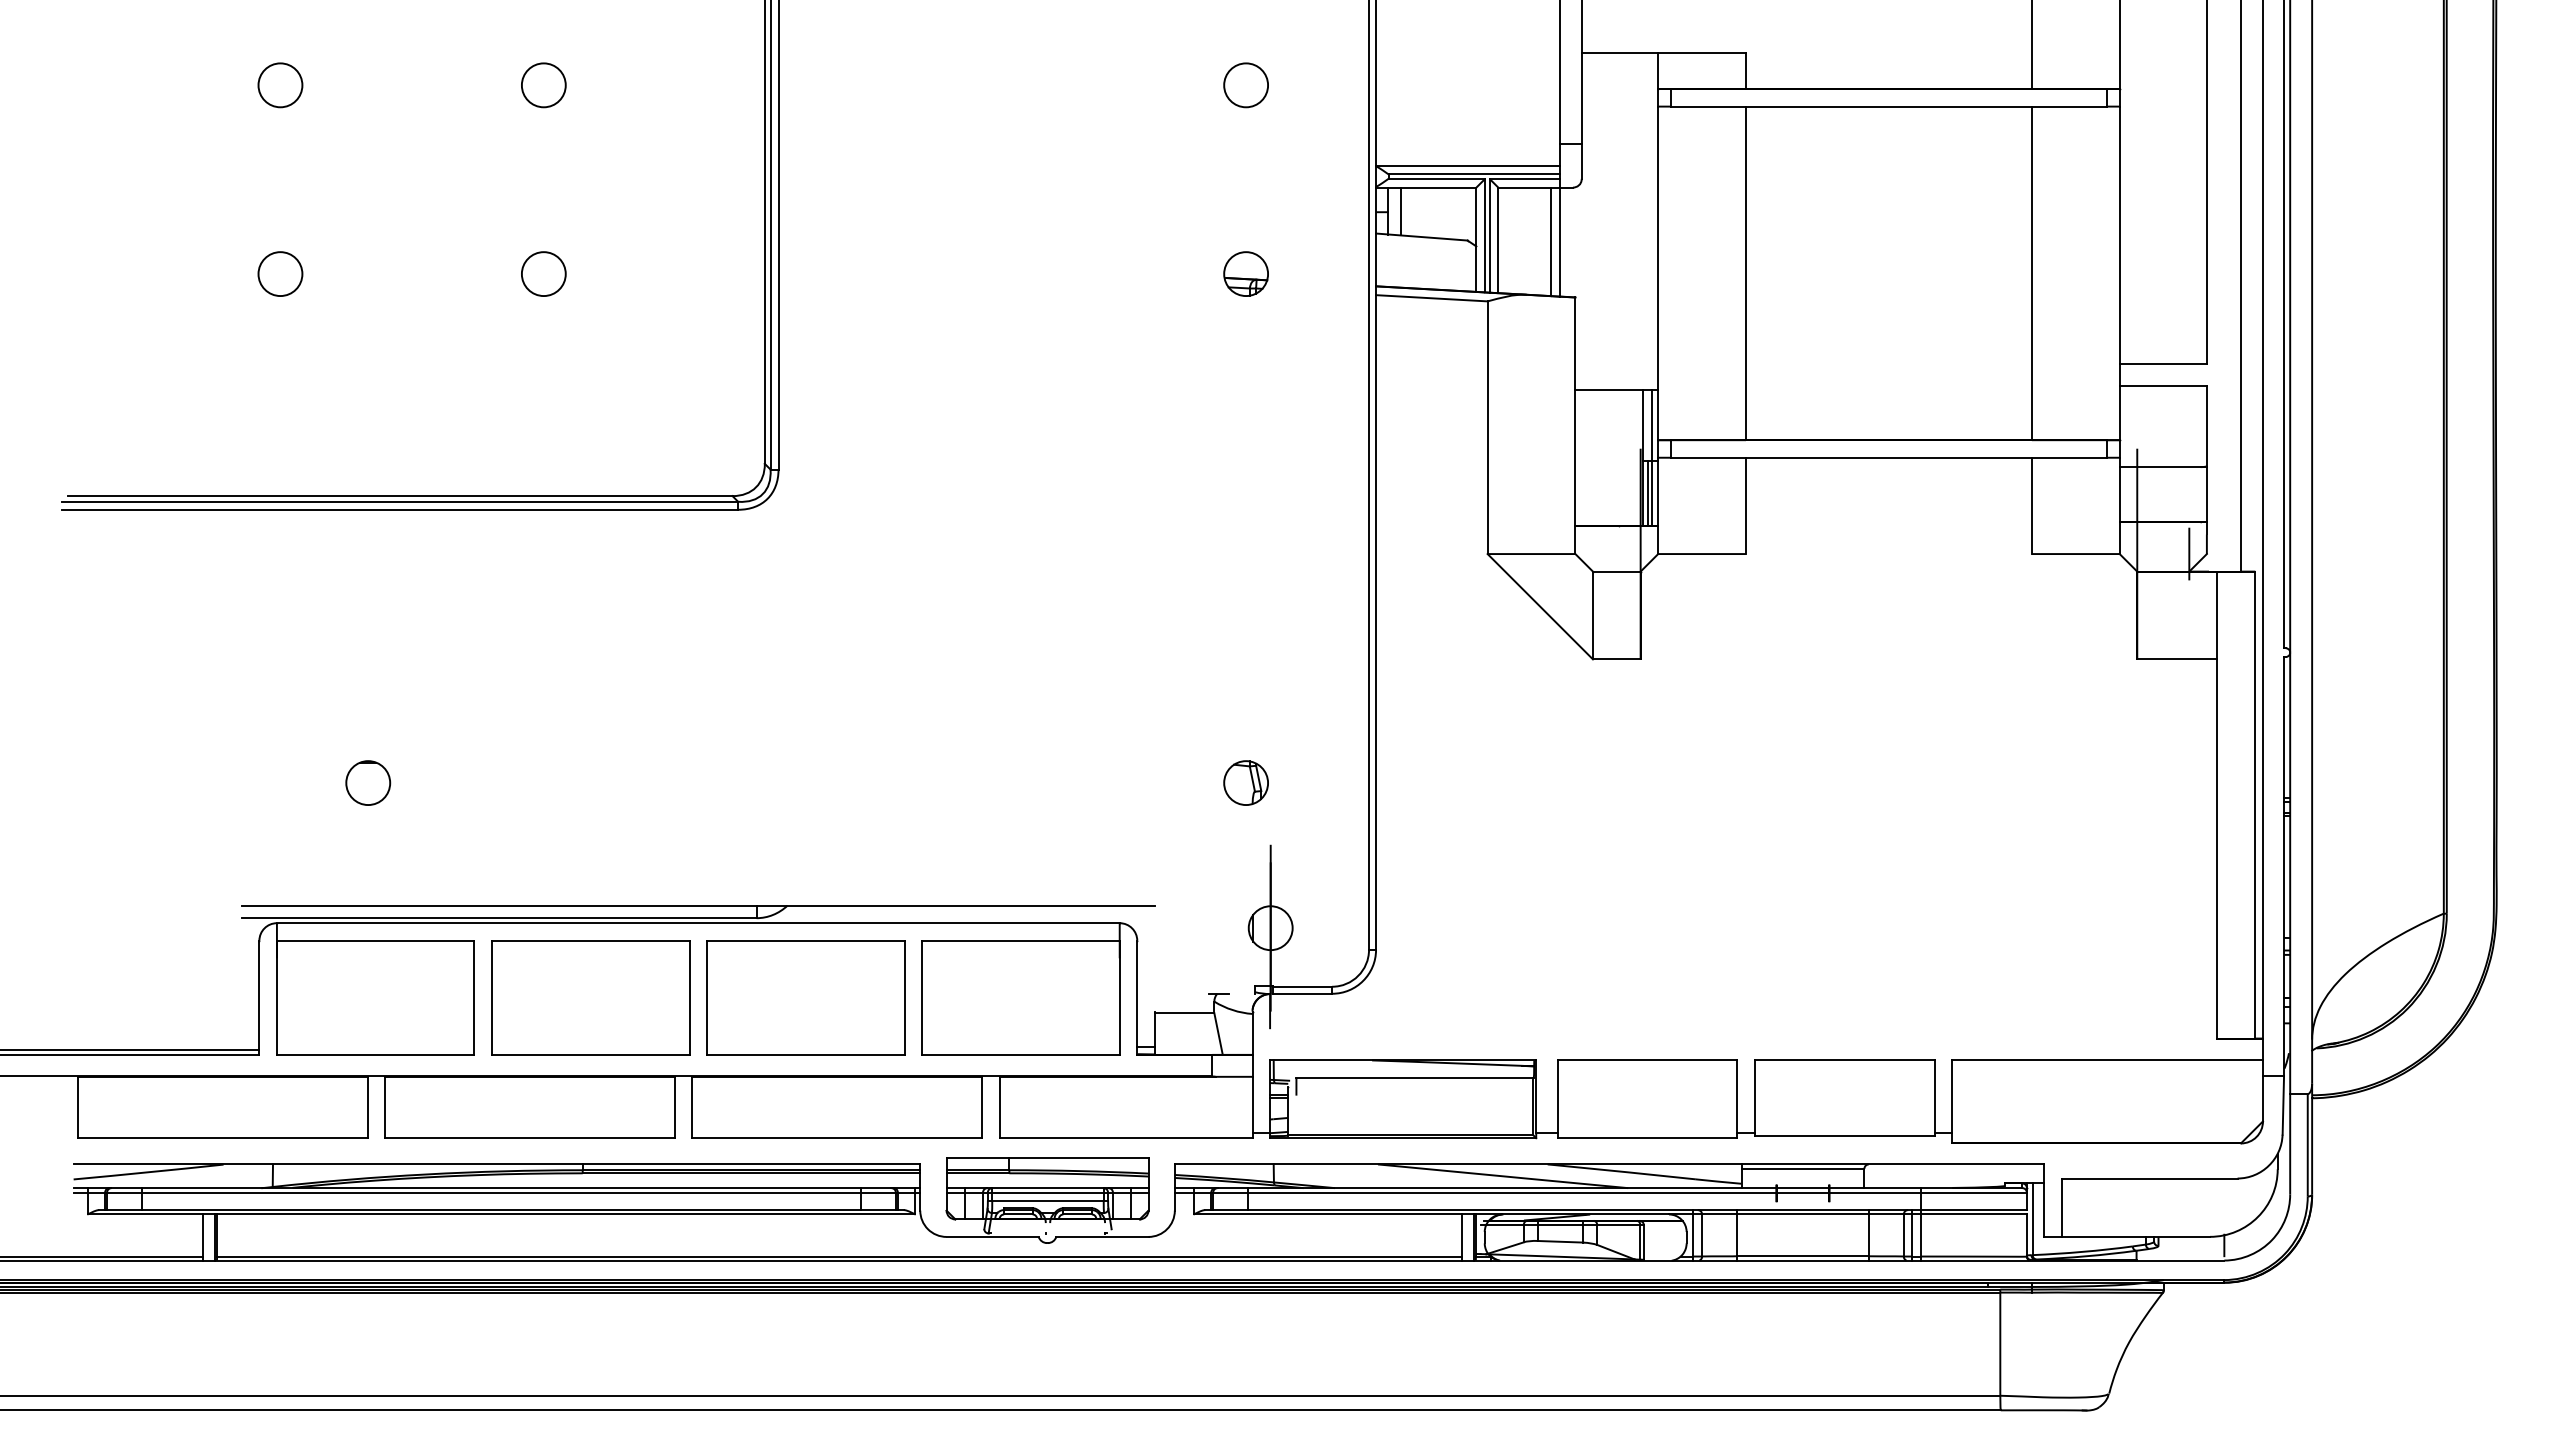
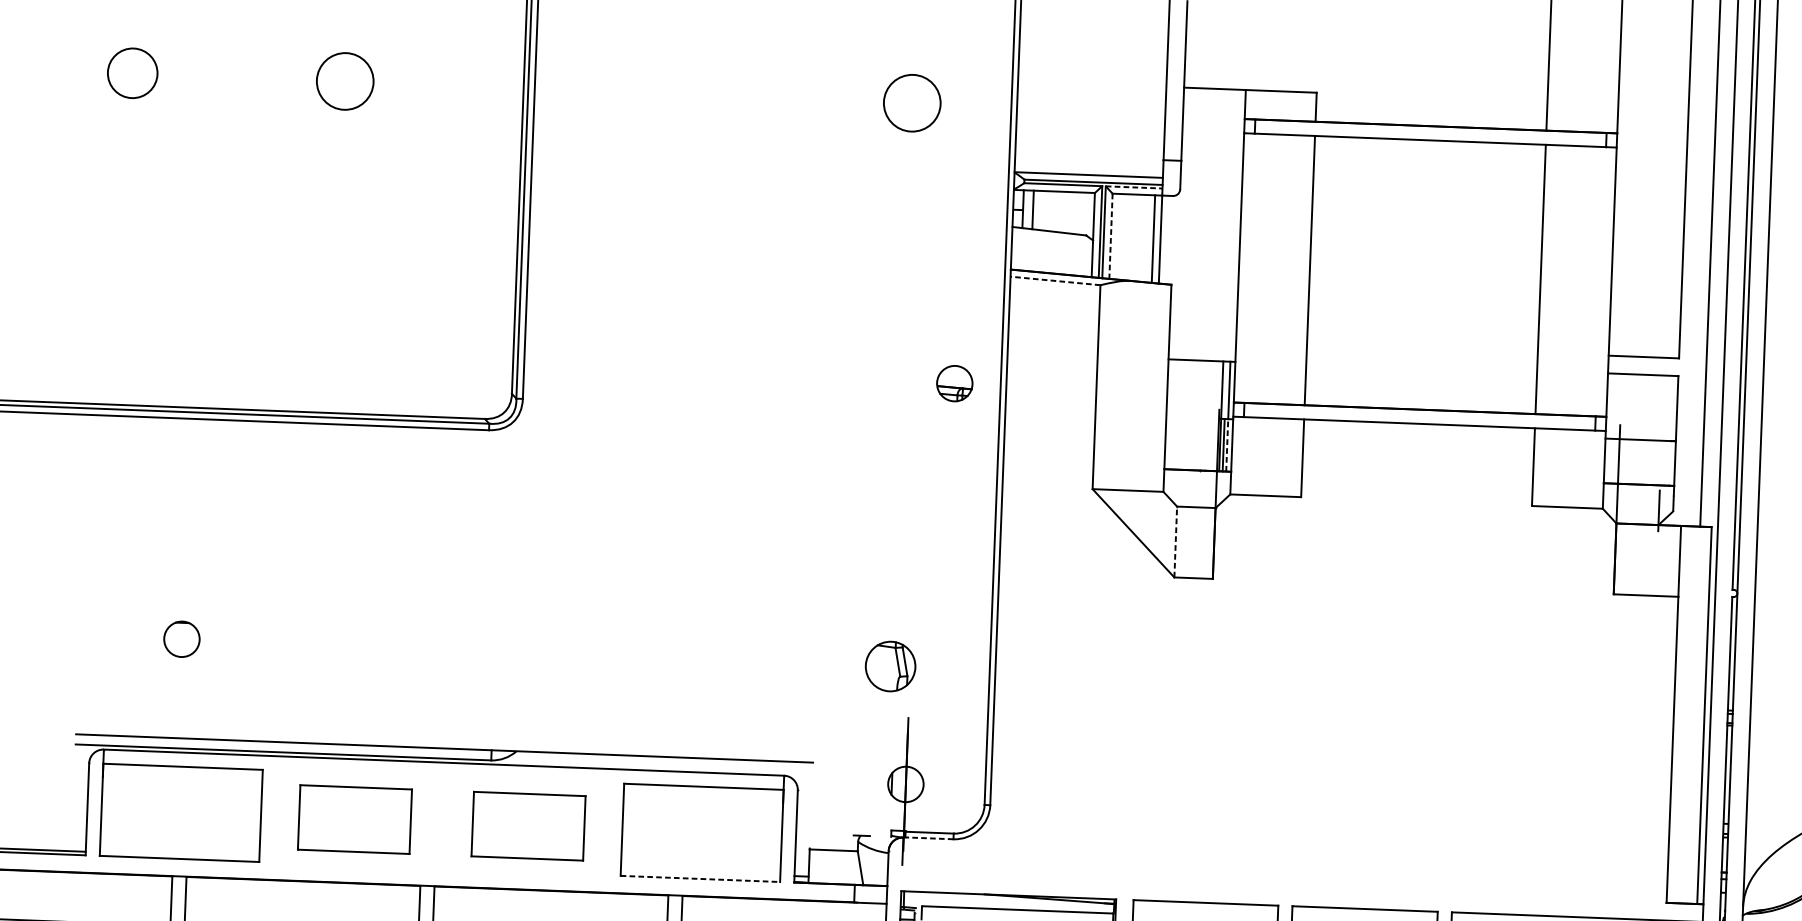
circle: (280, 85) -> (132, 73), size x1.4
circle: (543, 85) -> (345, 81), size x1.6
circle: (1245, 85) -> (911, 103), size x1.6
line: (1525, 178) -> (1134, 187), solid -> dashed
line: (1498, 240) -> (1111, 236), solid -> dashed
circle: (280, 273) -> (126, 225), removed
circle: (543, 273) -> (339, 233), removed
part: (1245, 273) -> (954, 383), moved
line: (1431, 298) -> (1055, 281), solid -> dashed
line: (1652, 492) -> (1227, 444), solid -> dashed
line: (1592, 615) -> (1175, 542), solid -> dashed
part: (1245, 782) -> (890, 666), size x1.4
line: (1302, 993) -> (929, 838), solid -> dashed
part: (590, 997) -> (354, 819), size x0.7
part: (805, 997) -> (528, 825), size x0.7
line: (1020, 1054) -> (700, 878), solid -> dashed

